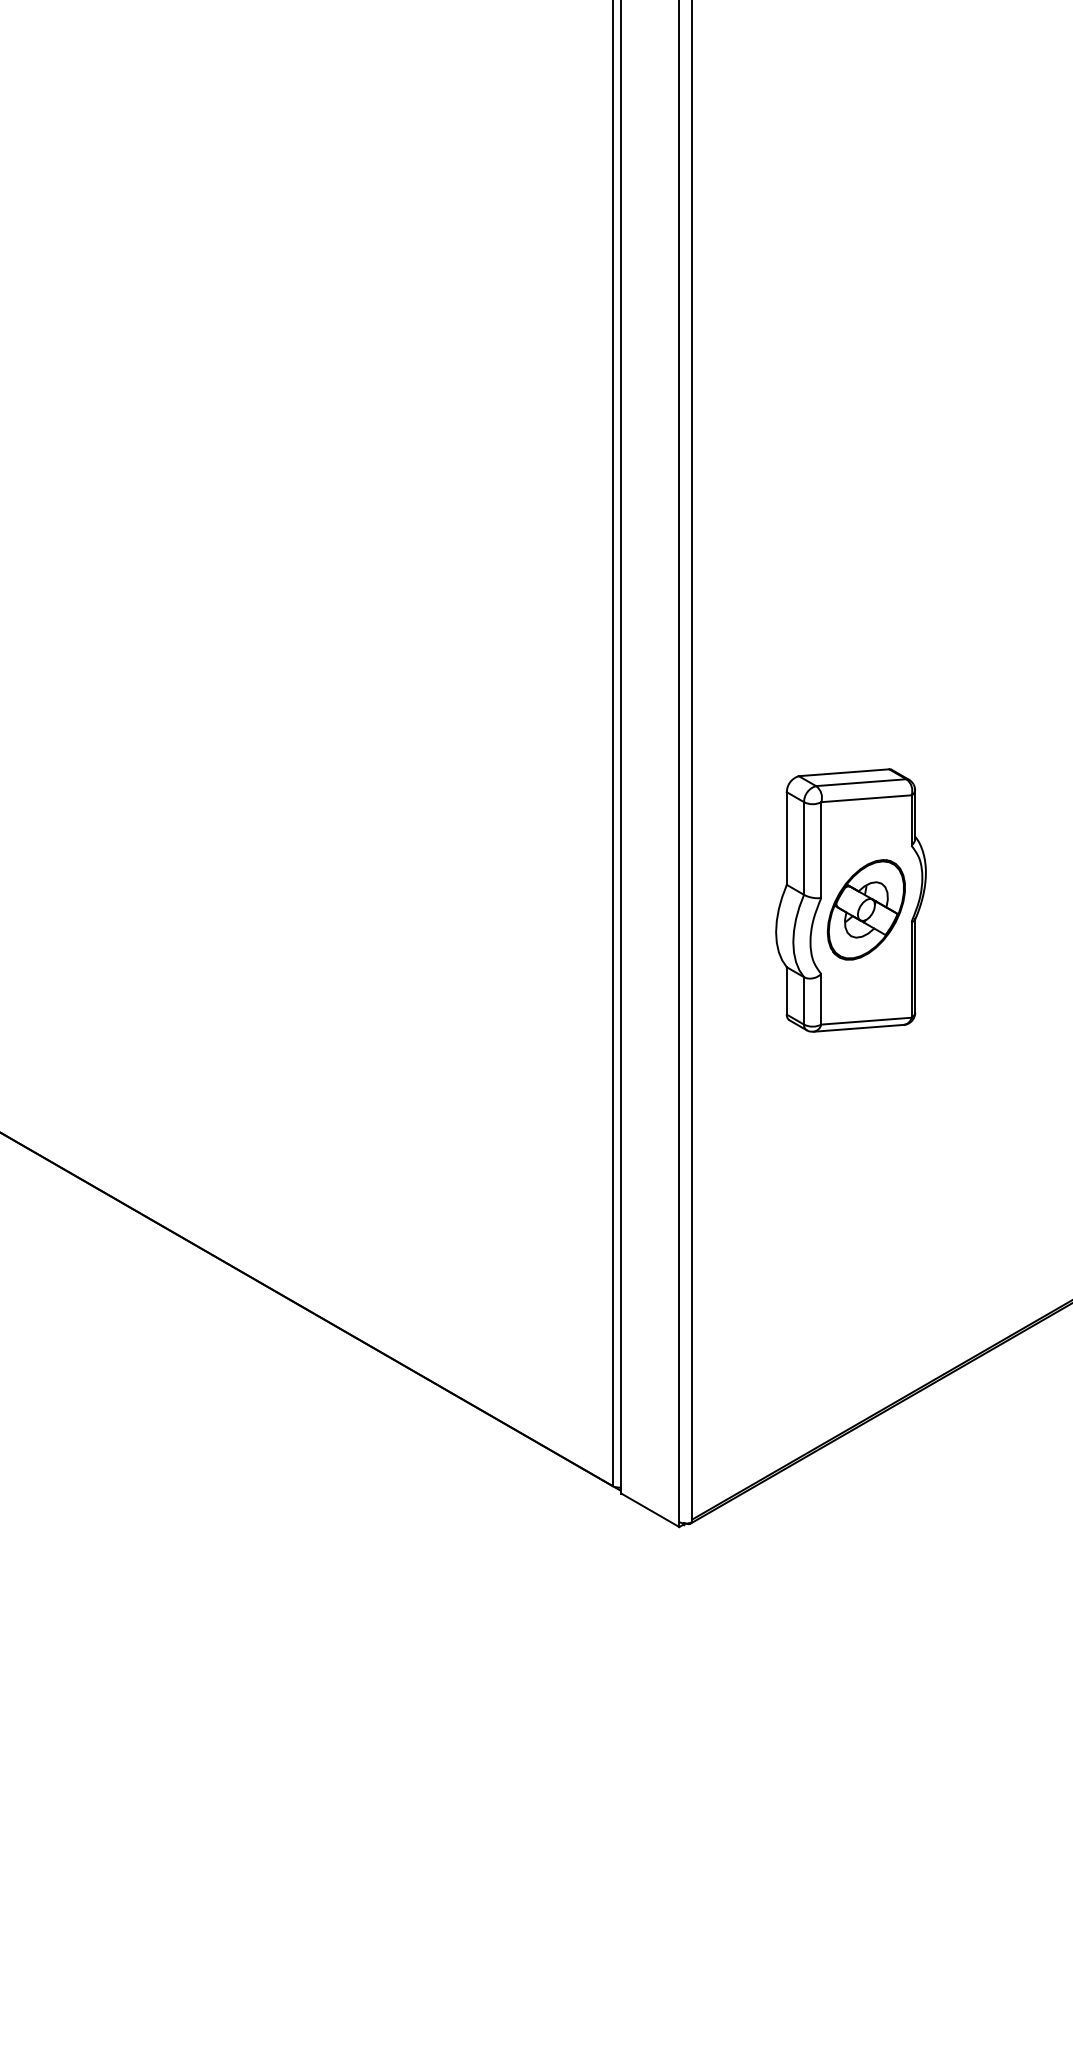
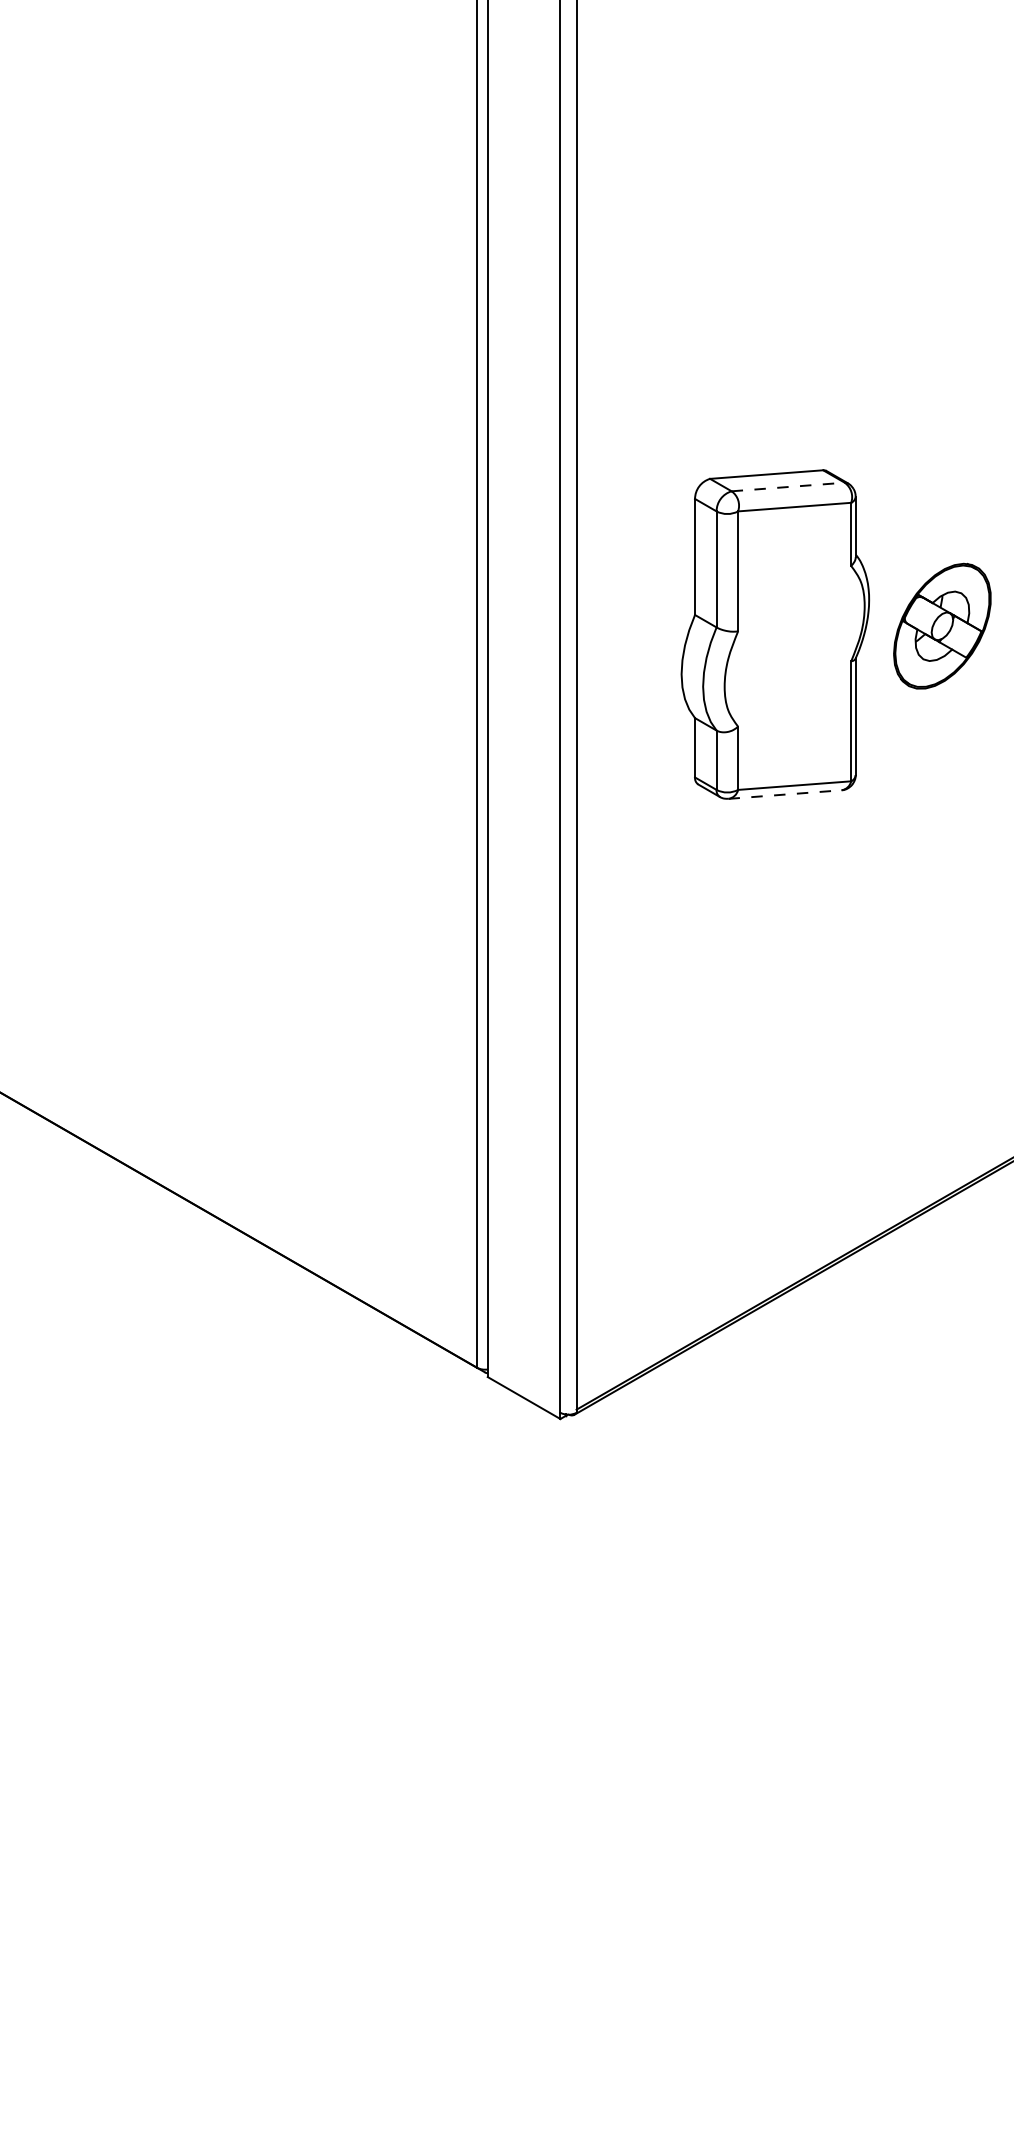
line: (861, 782) -> (788, 486), solid -> dashed
part: (865, 909) -> (941, 625), moved
line: (859, 1028) -> (786, 794), solid -> dashed

